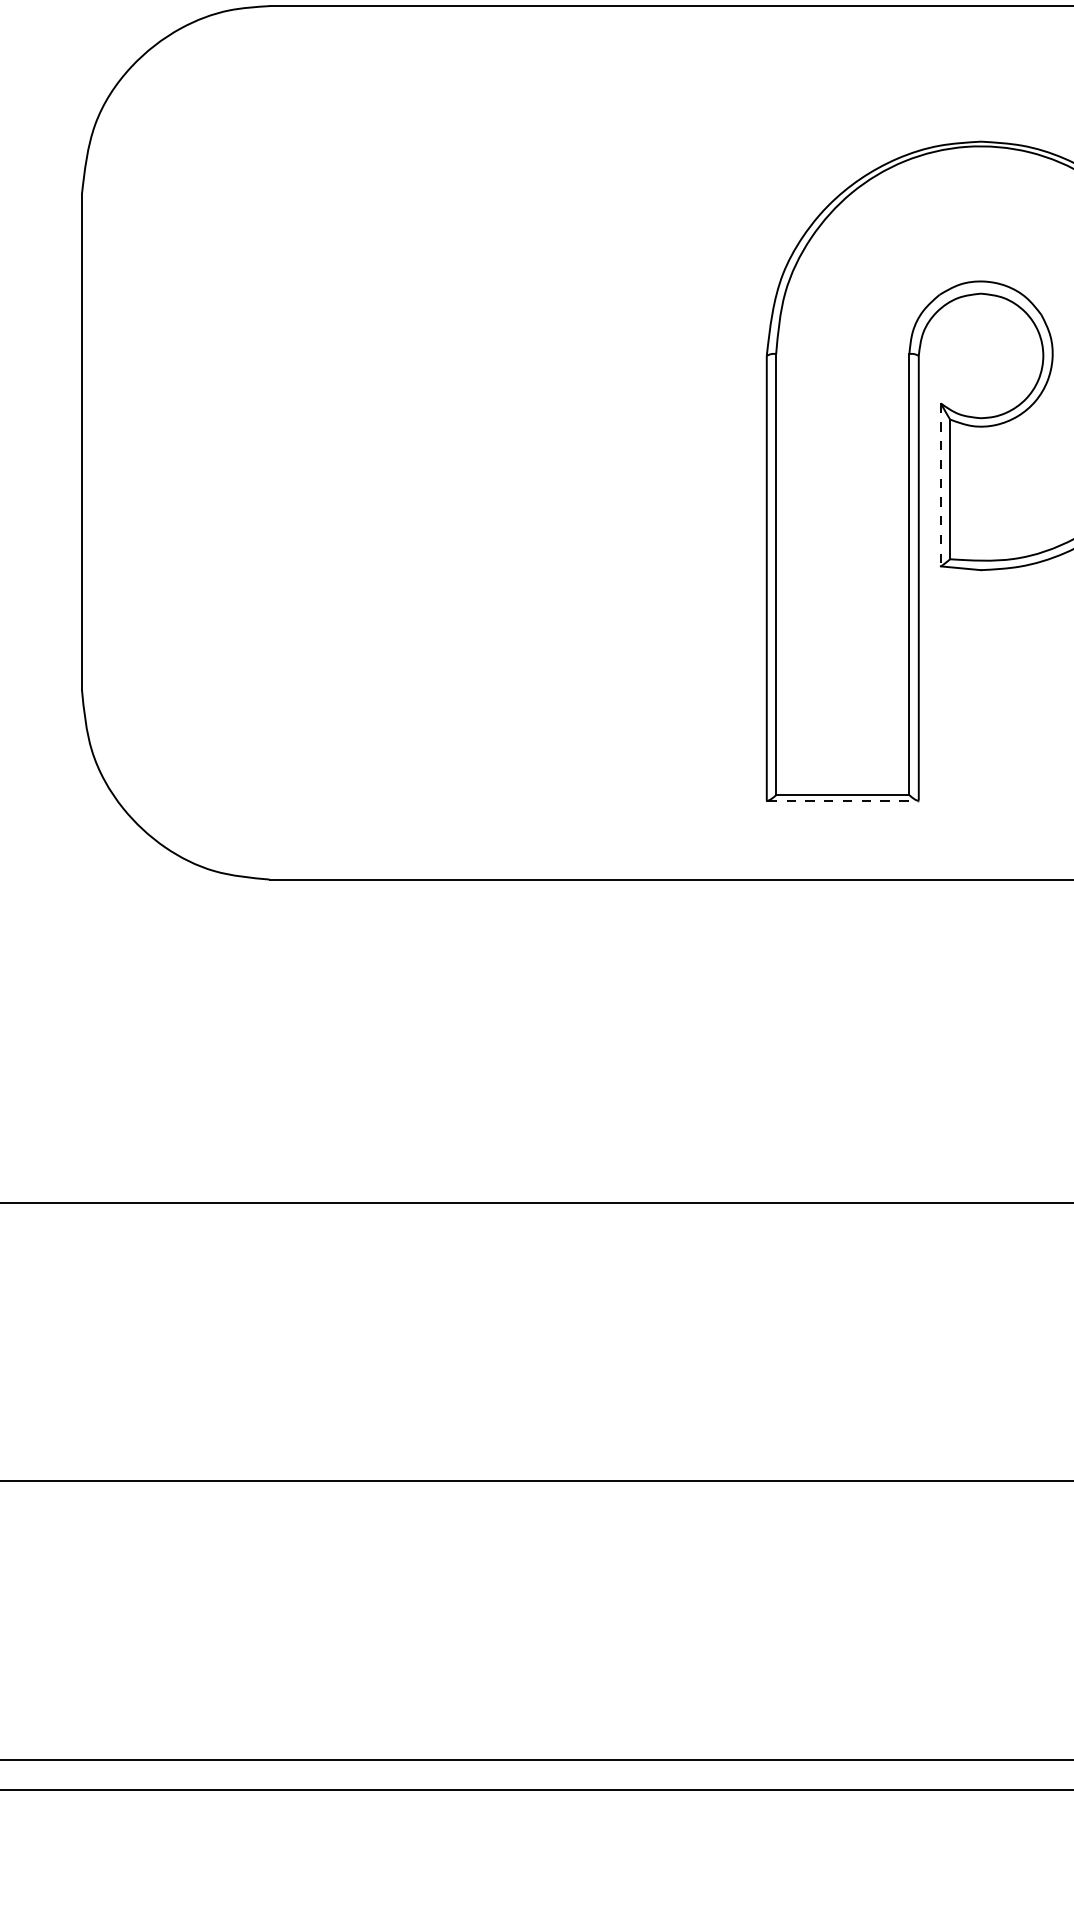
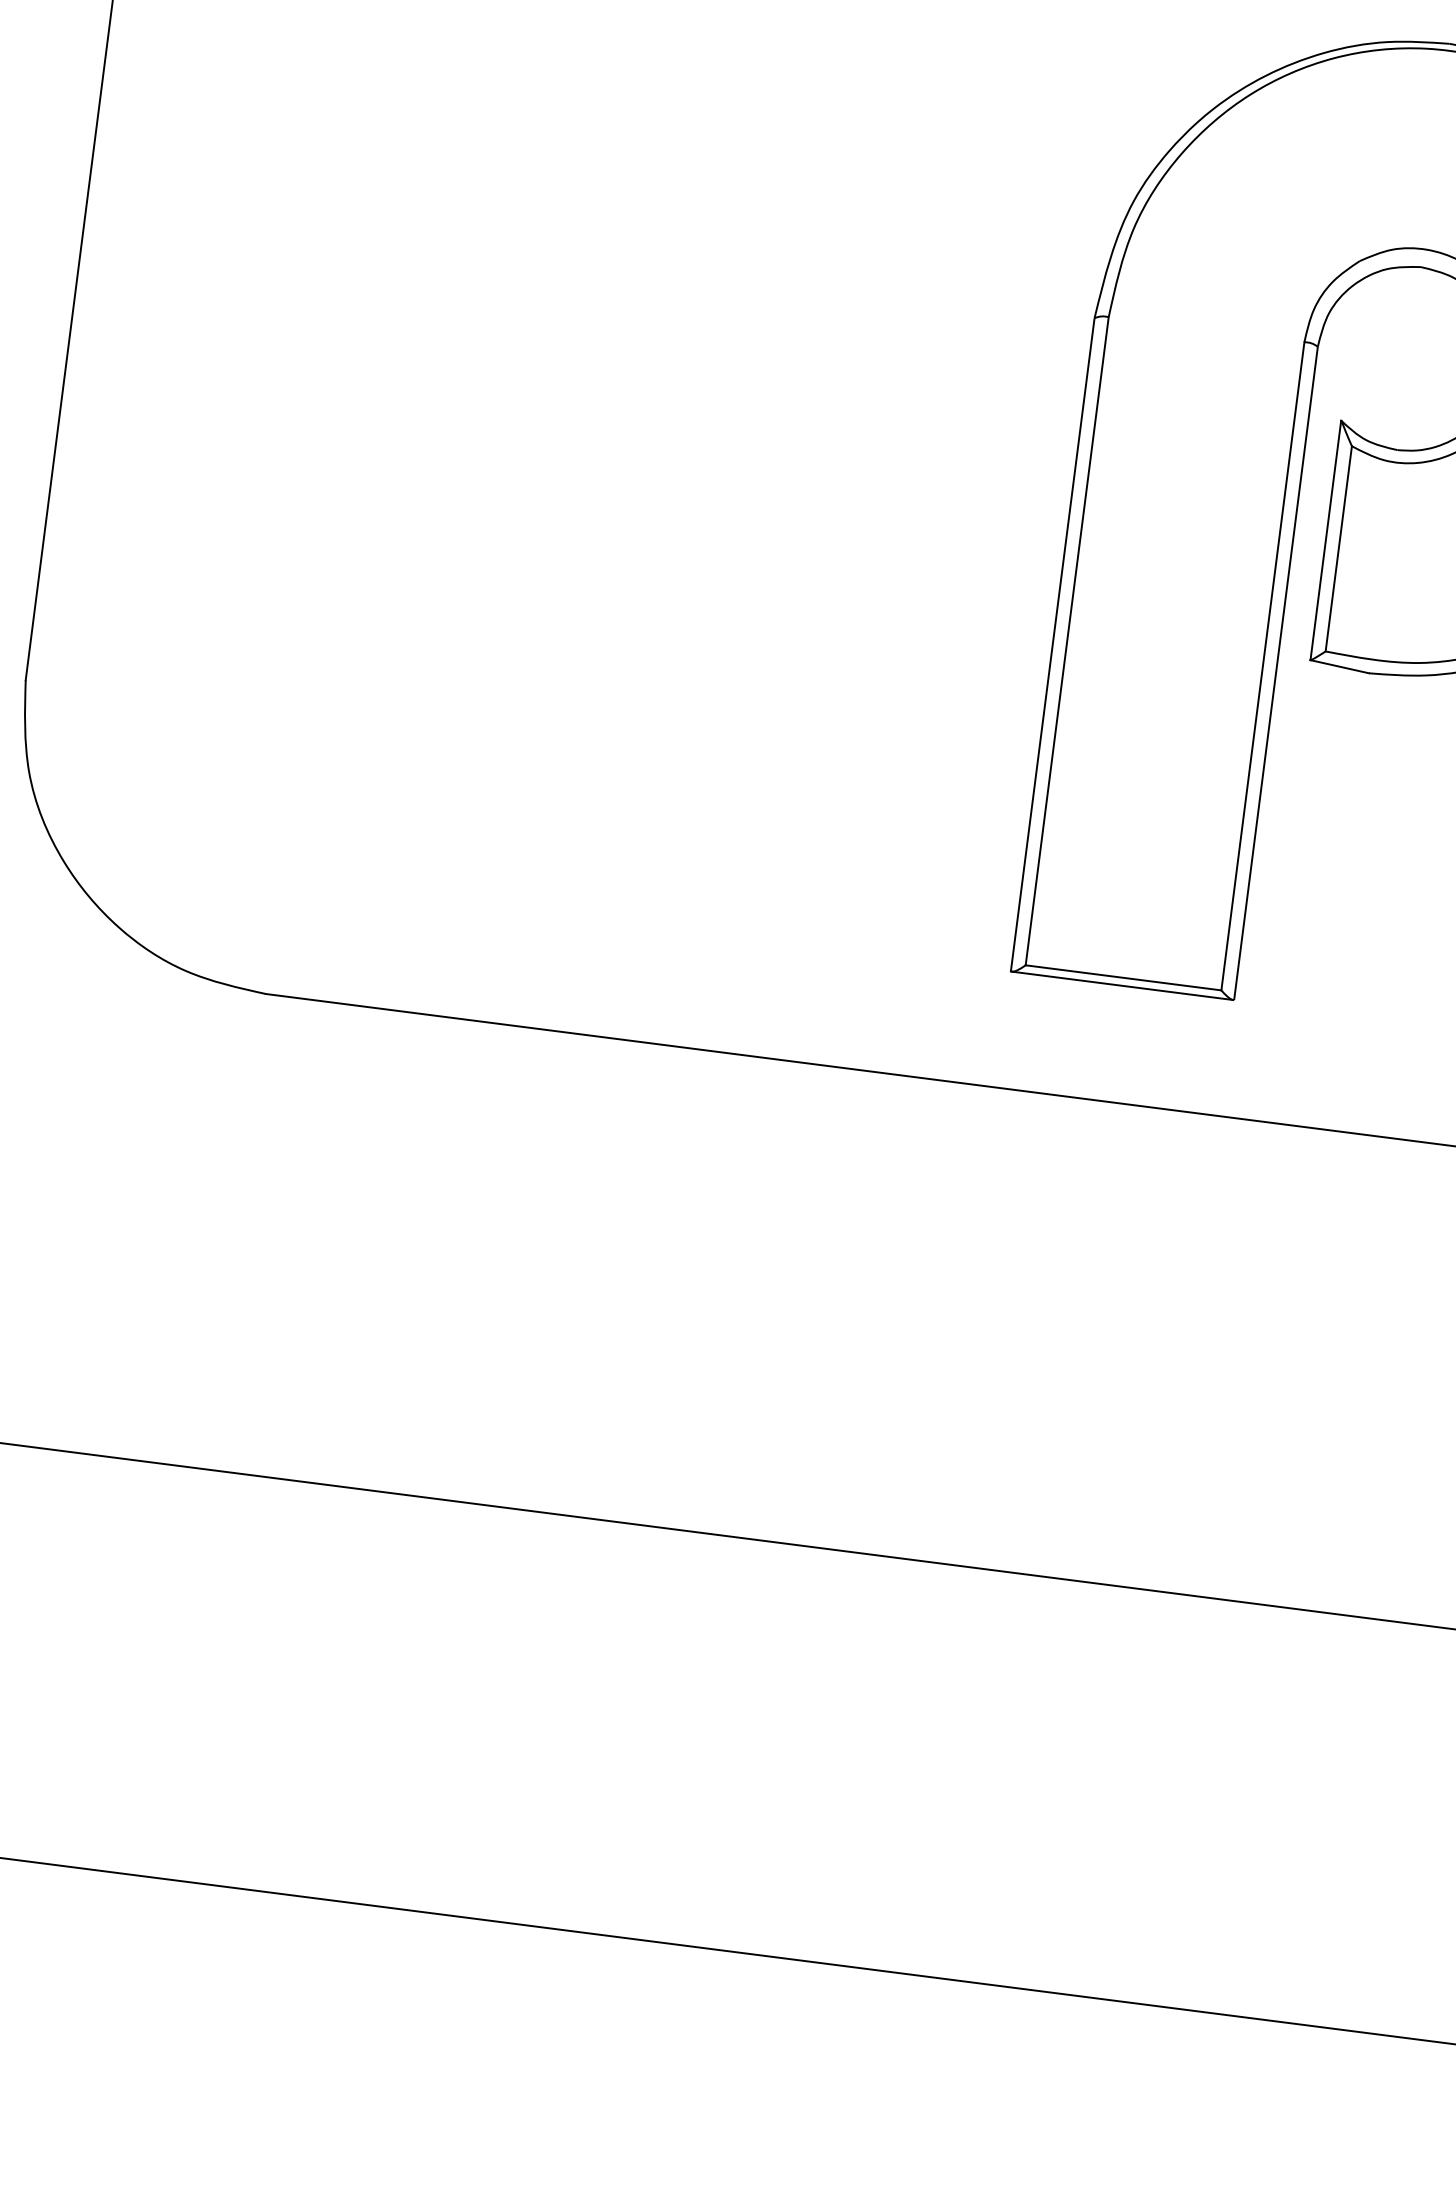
line: (940, 485) -> (1325, 541), dashed -> solid
line: (843, 800) -> (1123, 985), dashed -> solid

